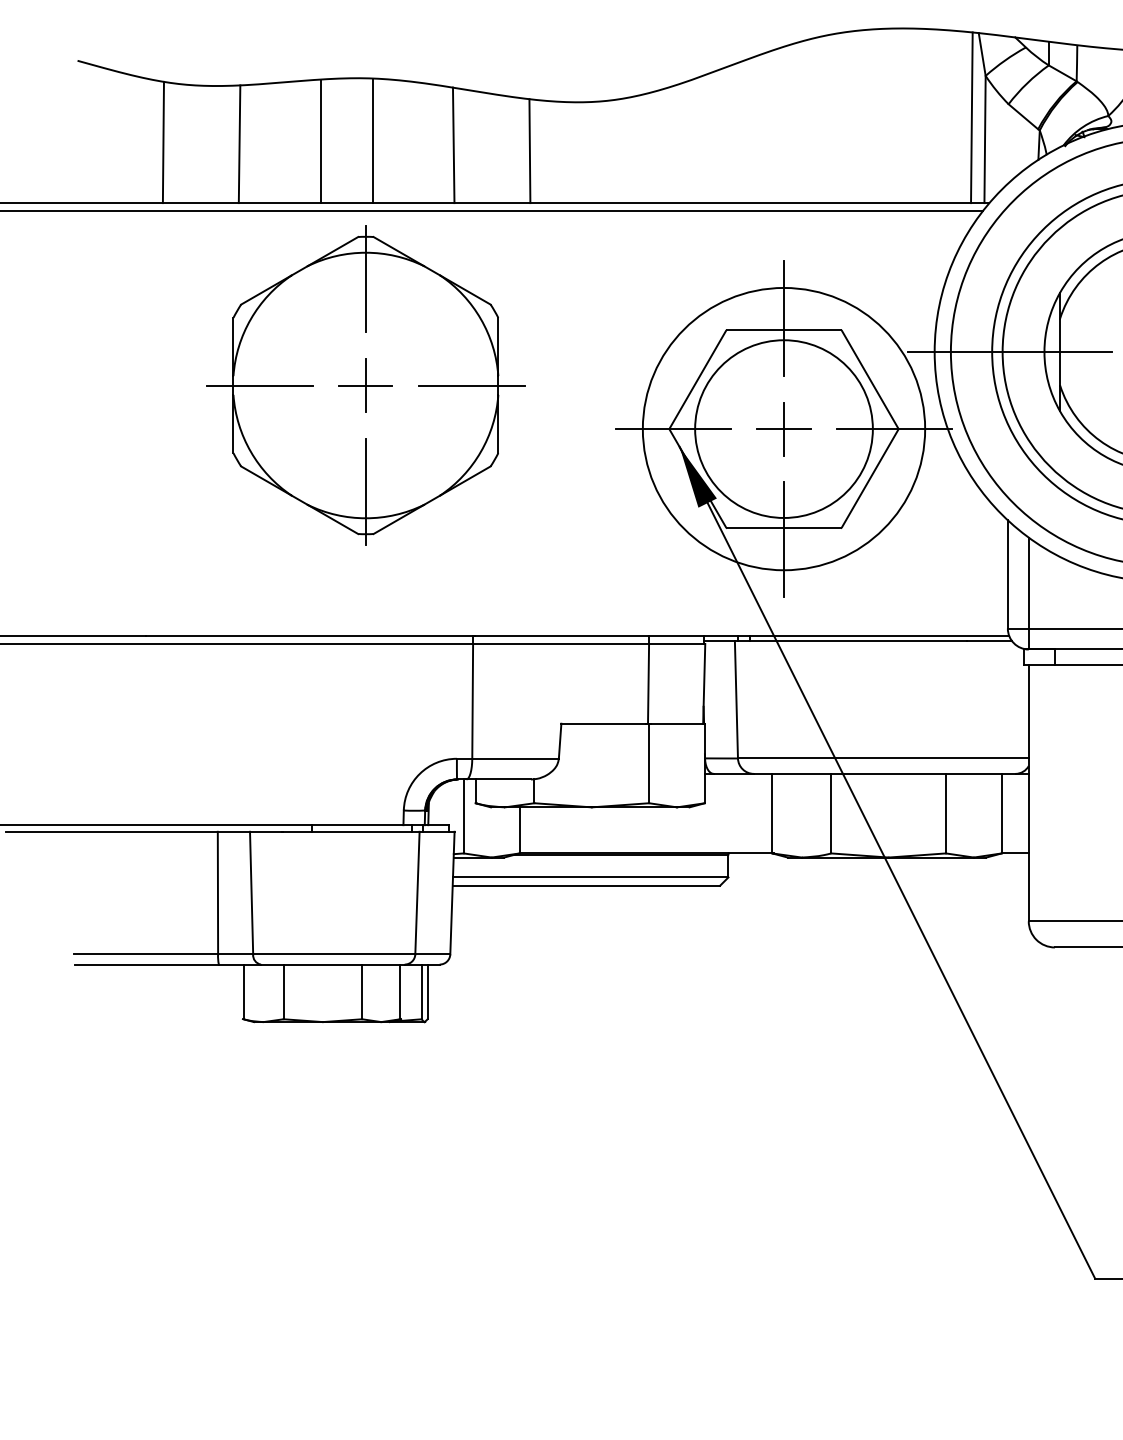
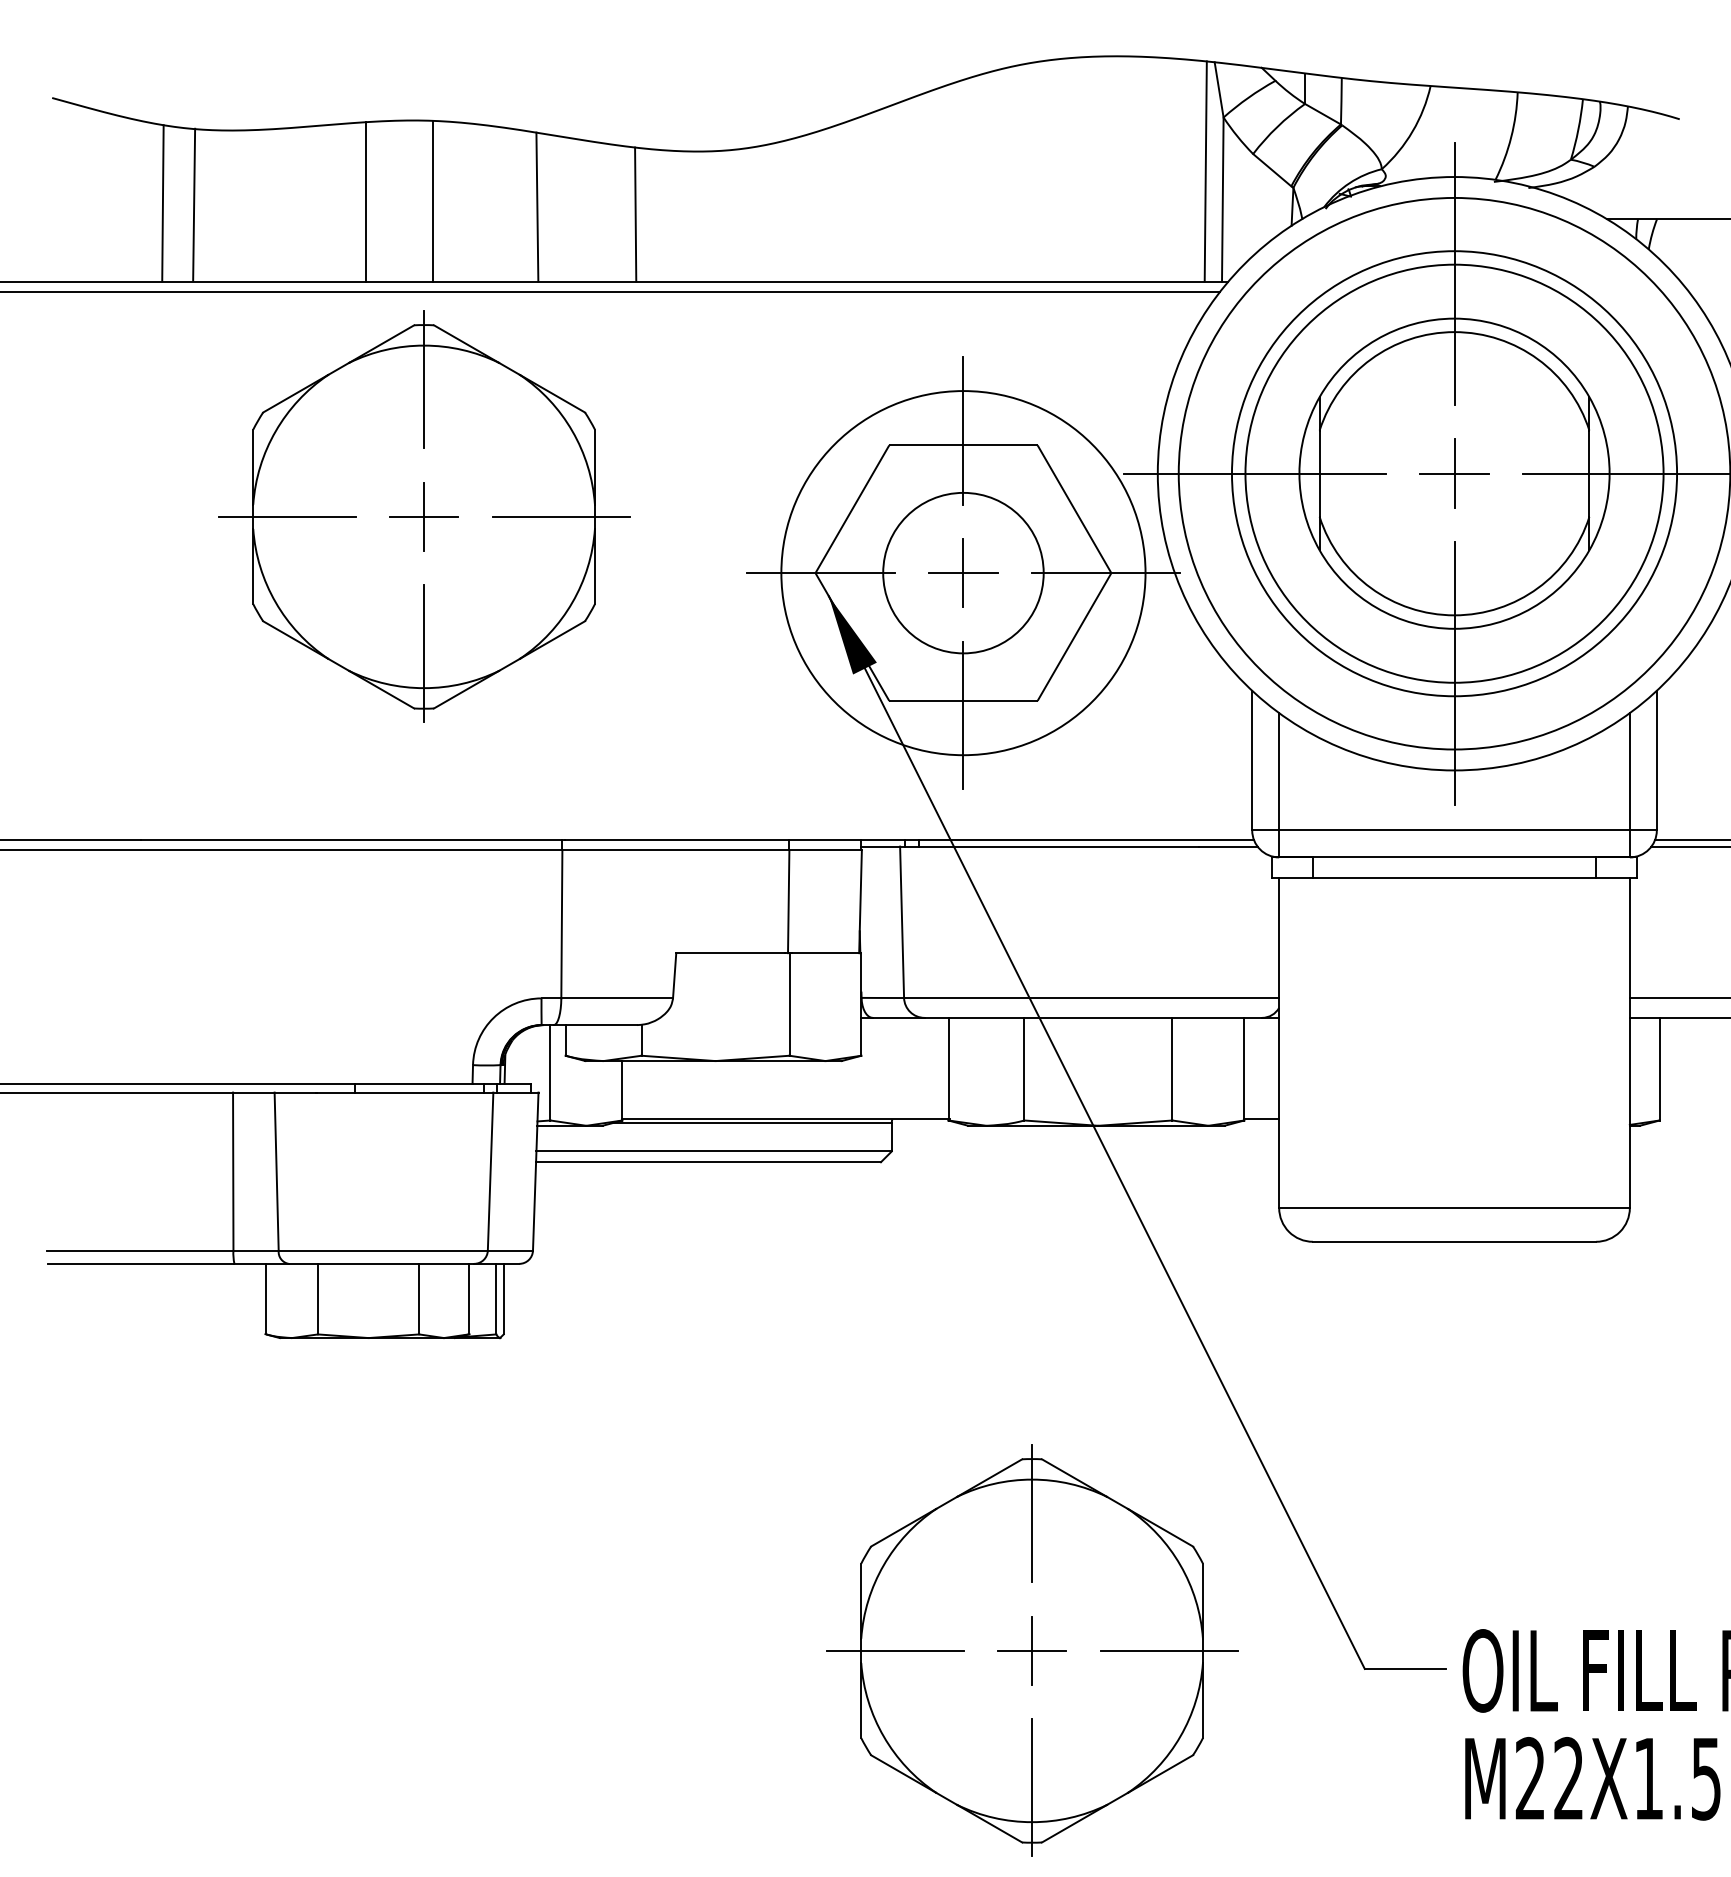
line: (239, 144) -> (194, 204), moved
circle: (784, 428) -> (963, 572), size x0.7
part: (837, 1264) -> (1032, 1650), added

